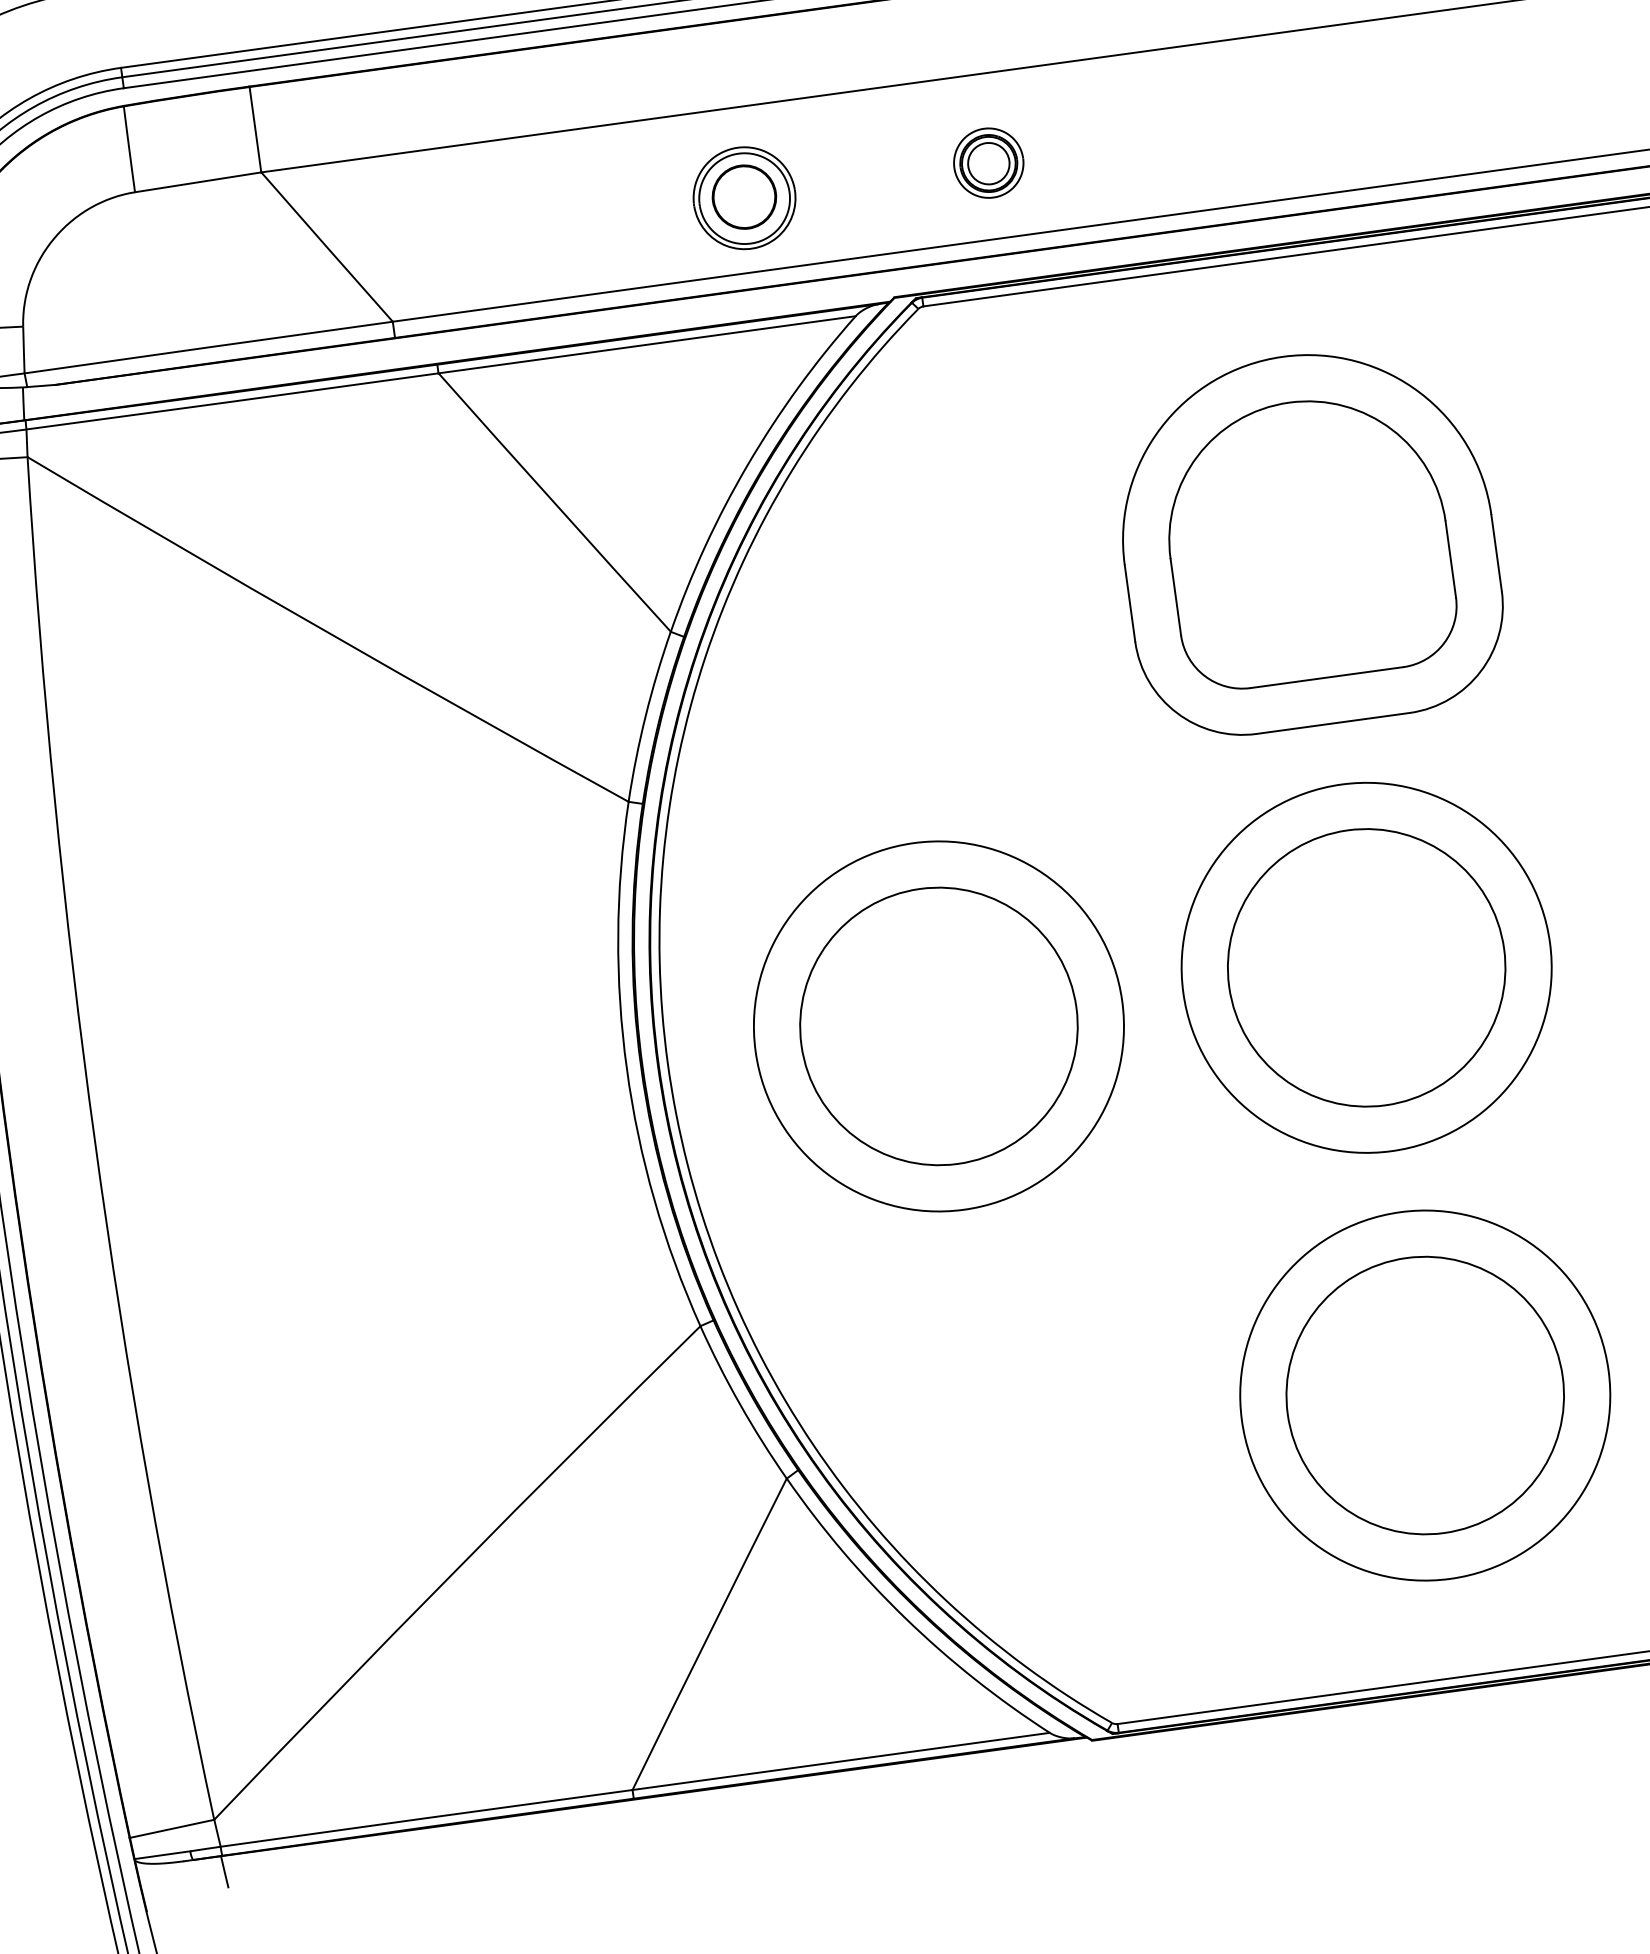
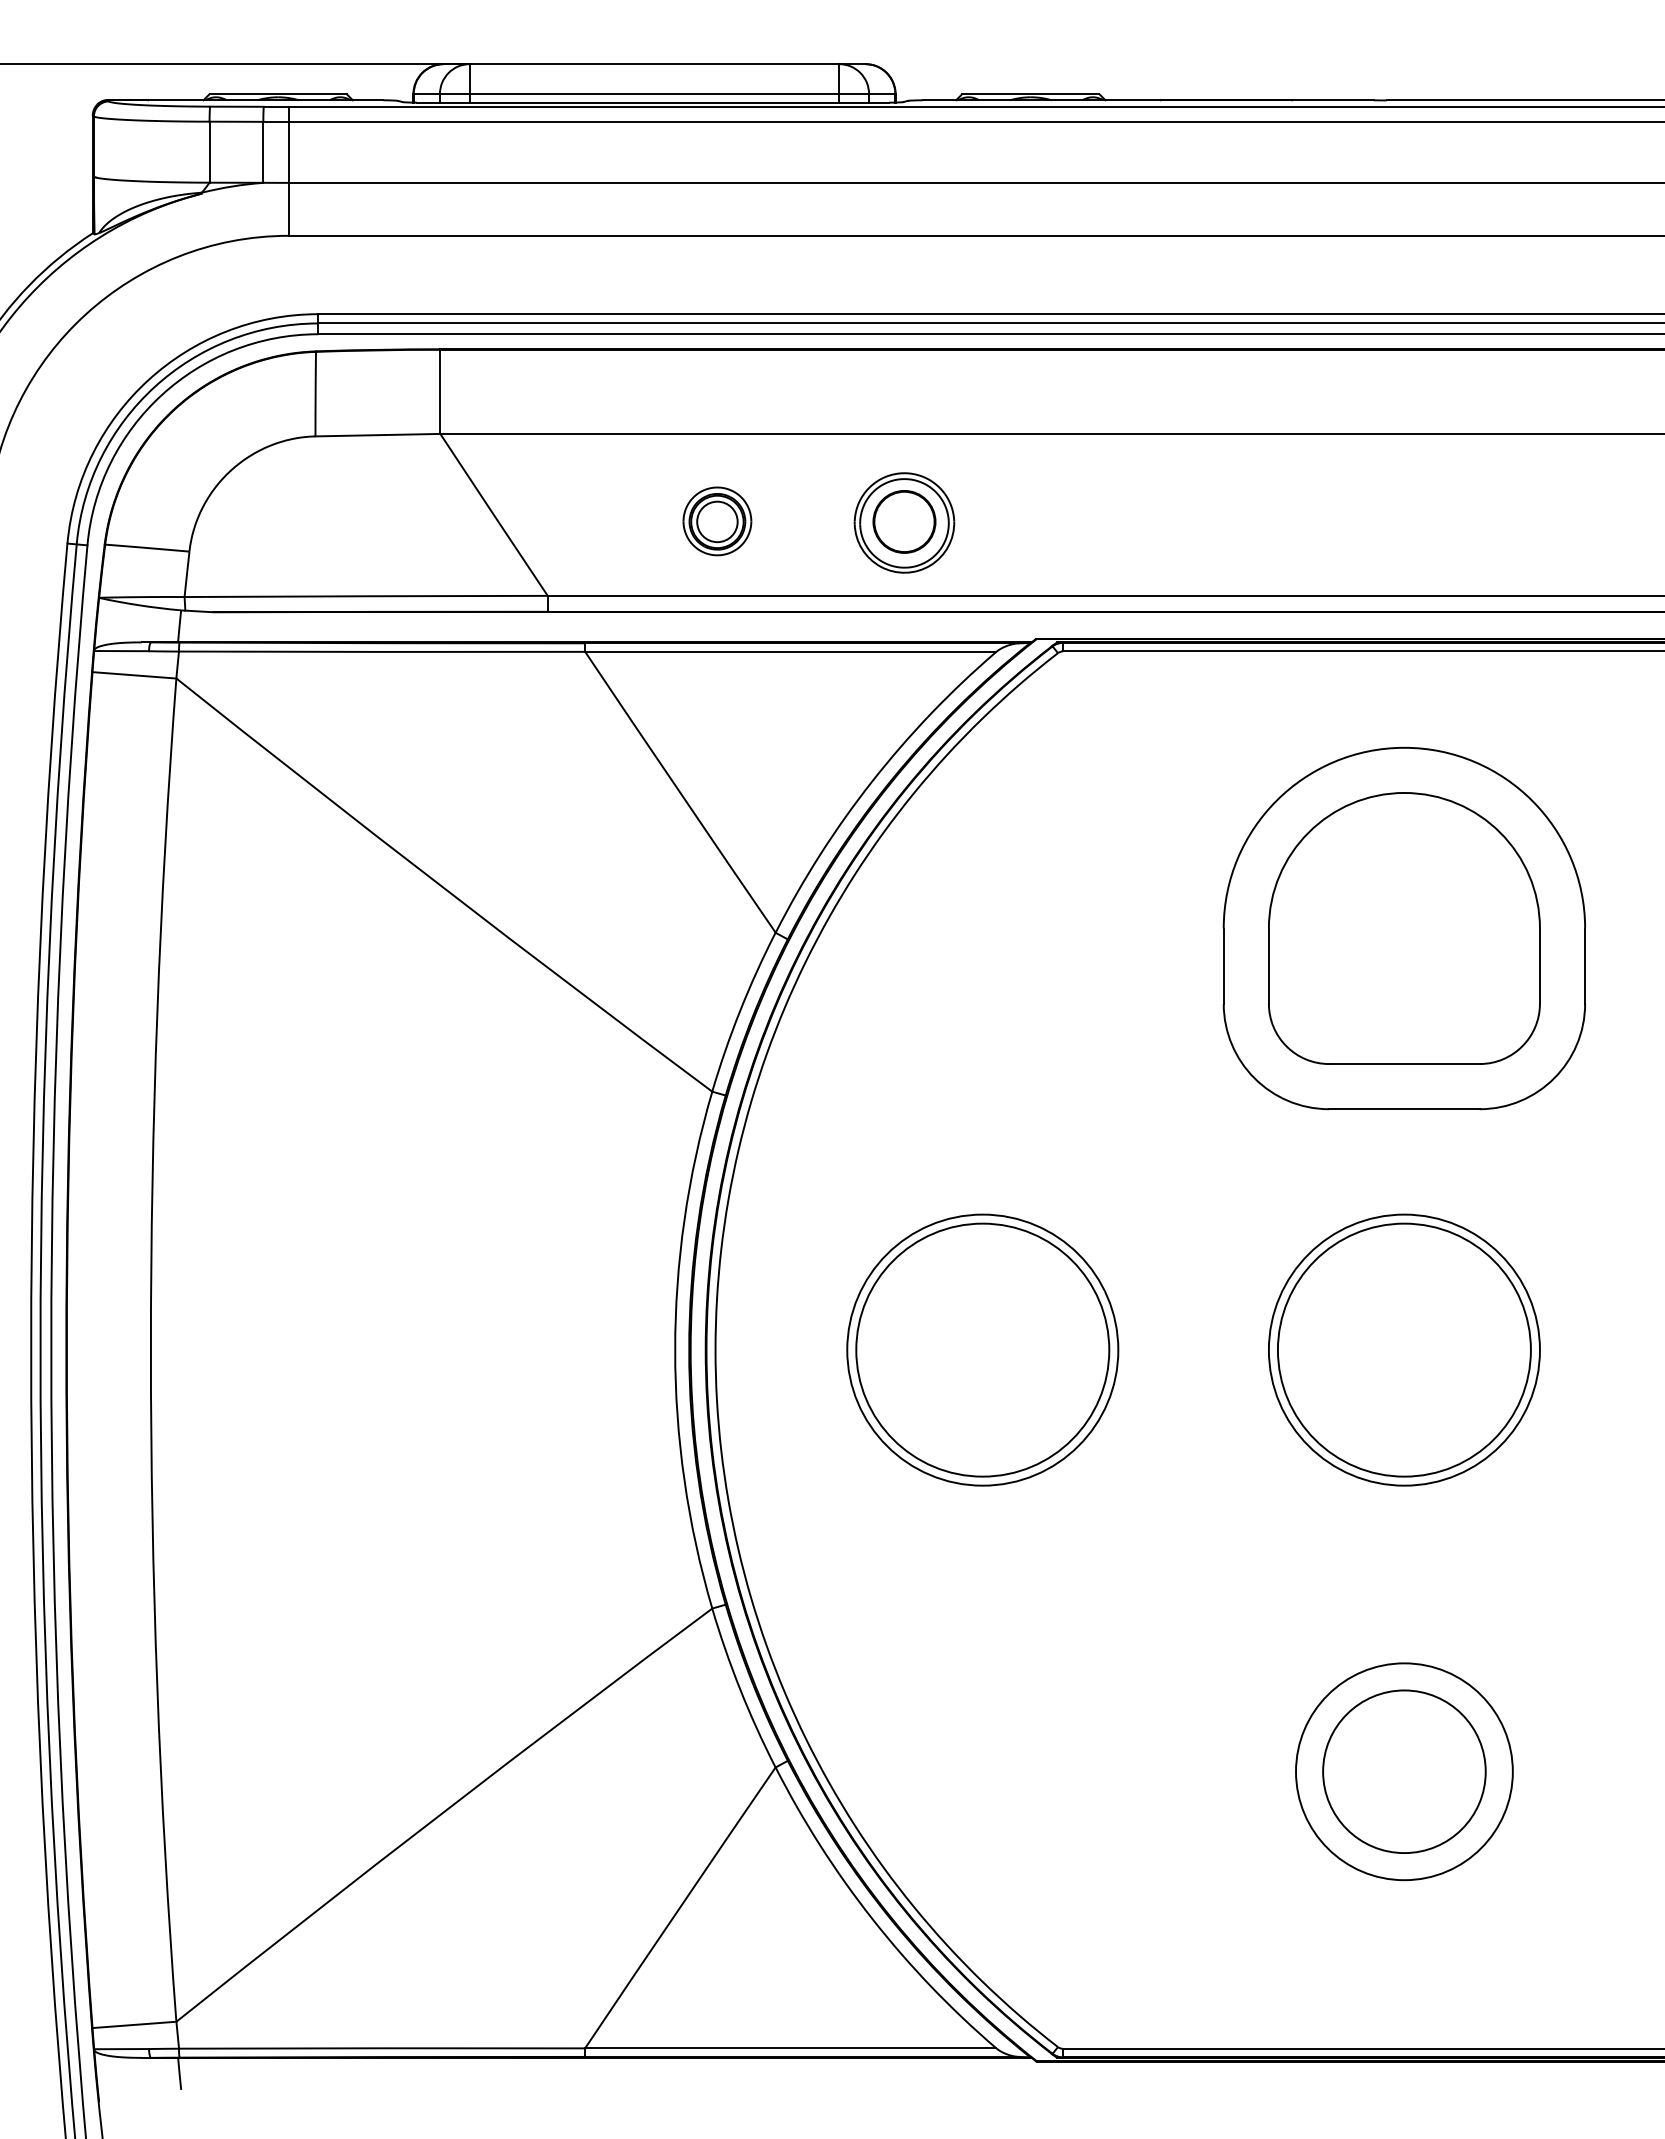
part: (988, 163) -> (717, 521), moved
circle: (1366, 967) -> (1404, 1349), size x0.7
circle: (938, 1025) -> (982, 1349), size x0.7
circle: (1424, 1395) -> (1403, 1771), size x0.6
circle: (1425, 1395) -> (1404, 1771), size x0.6

